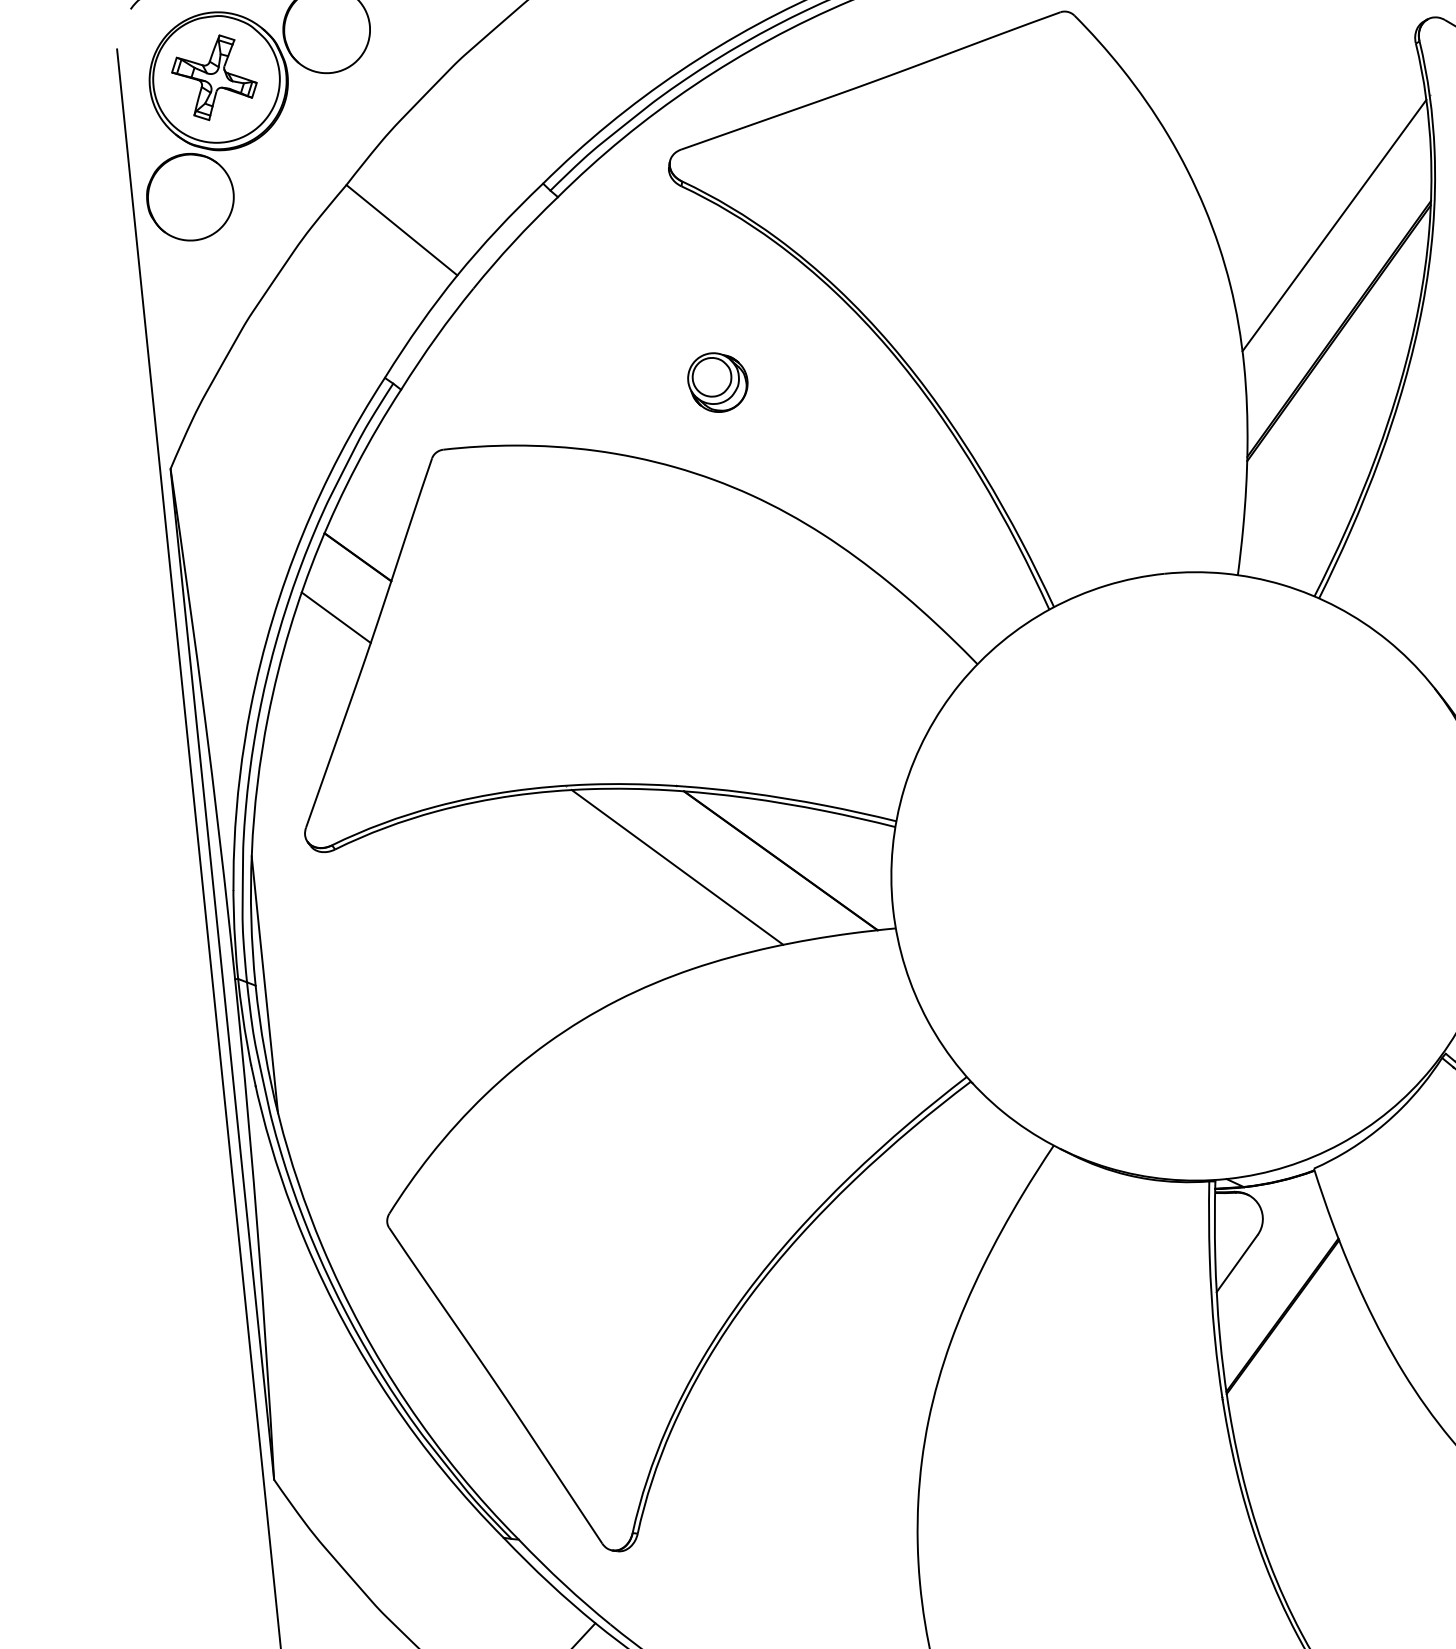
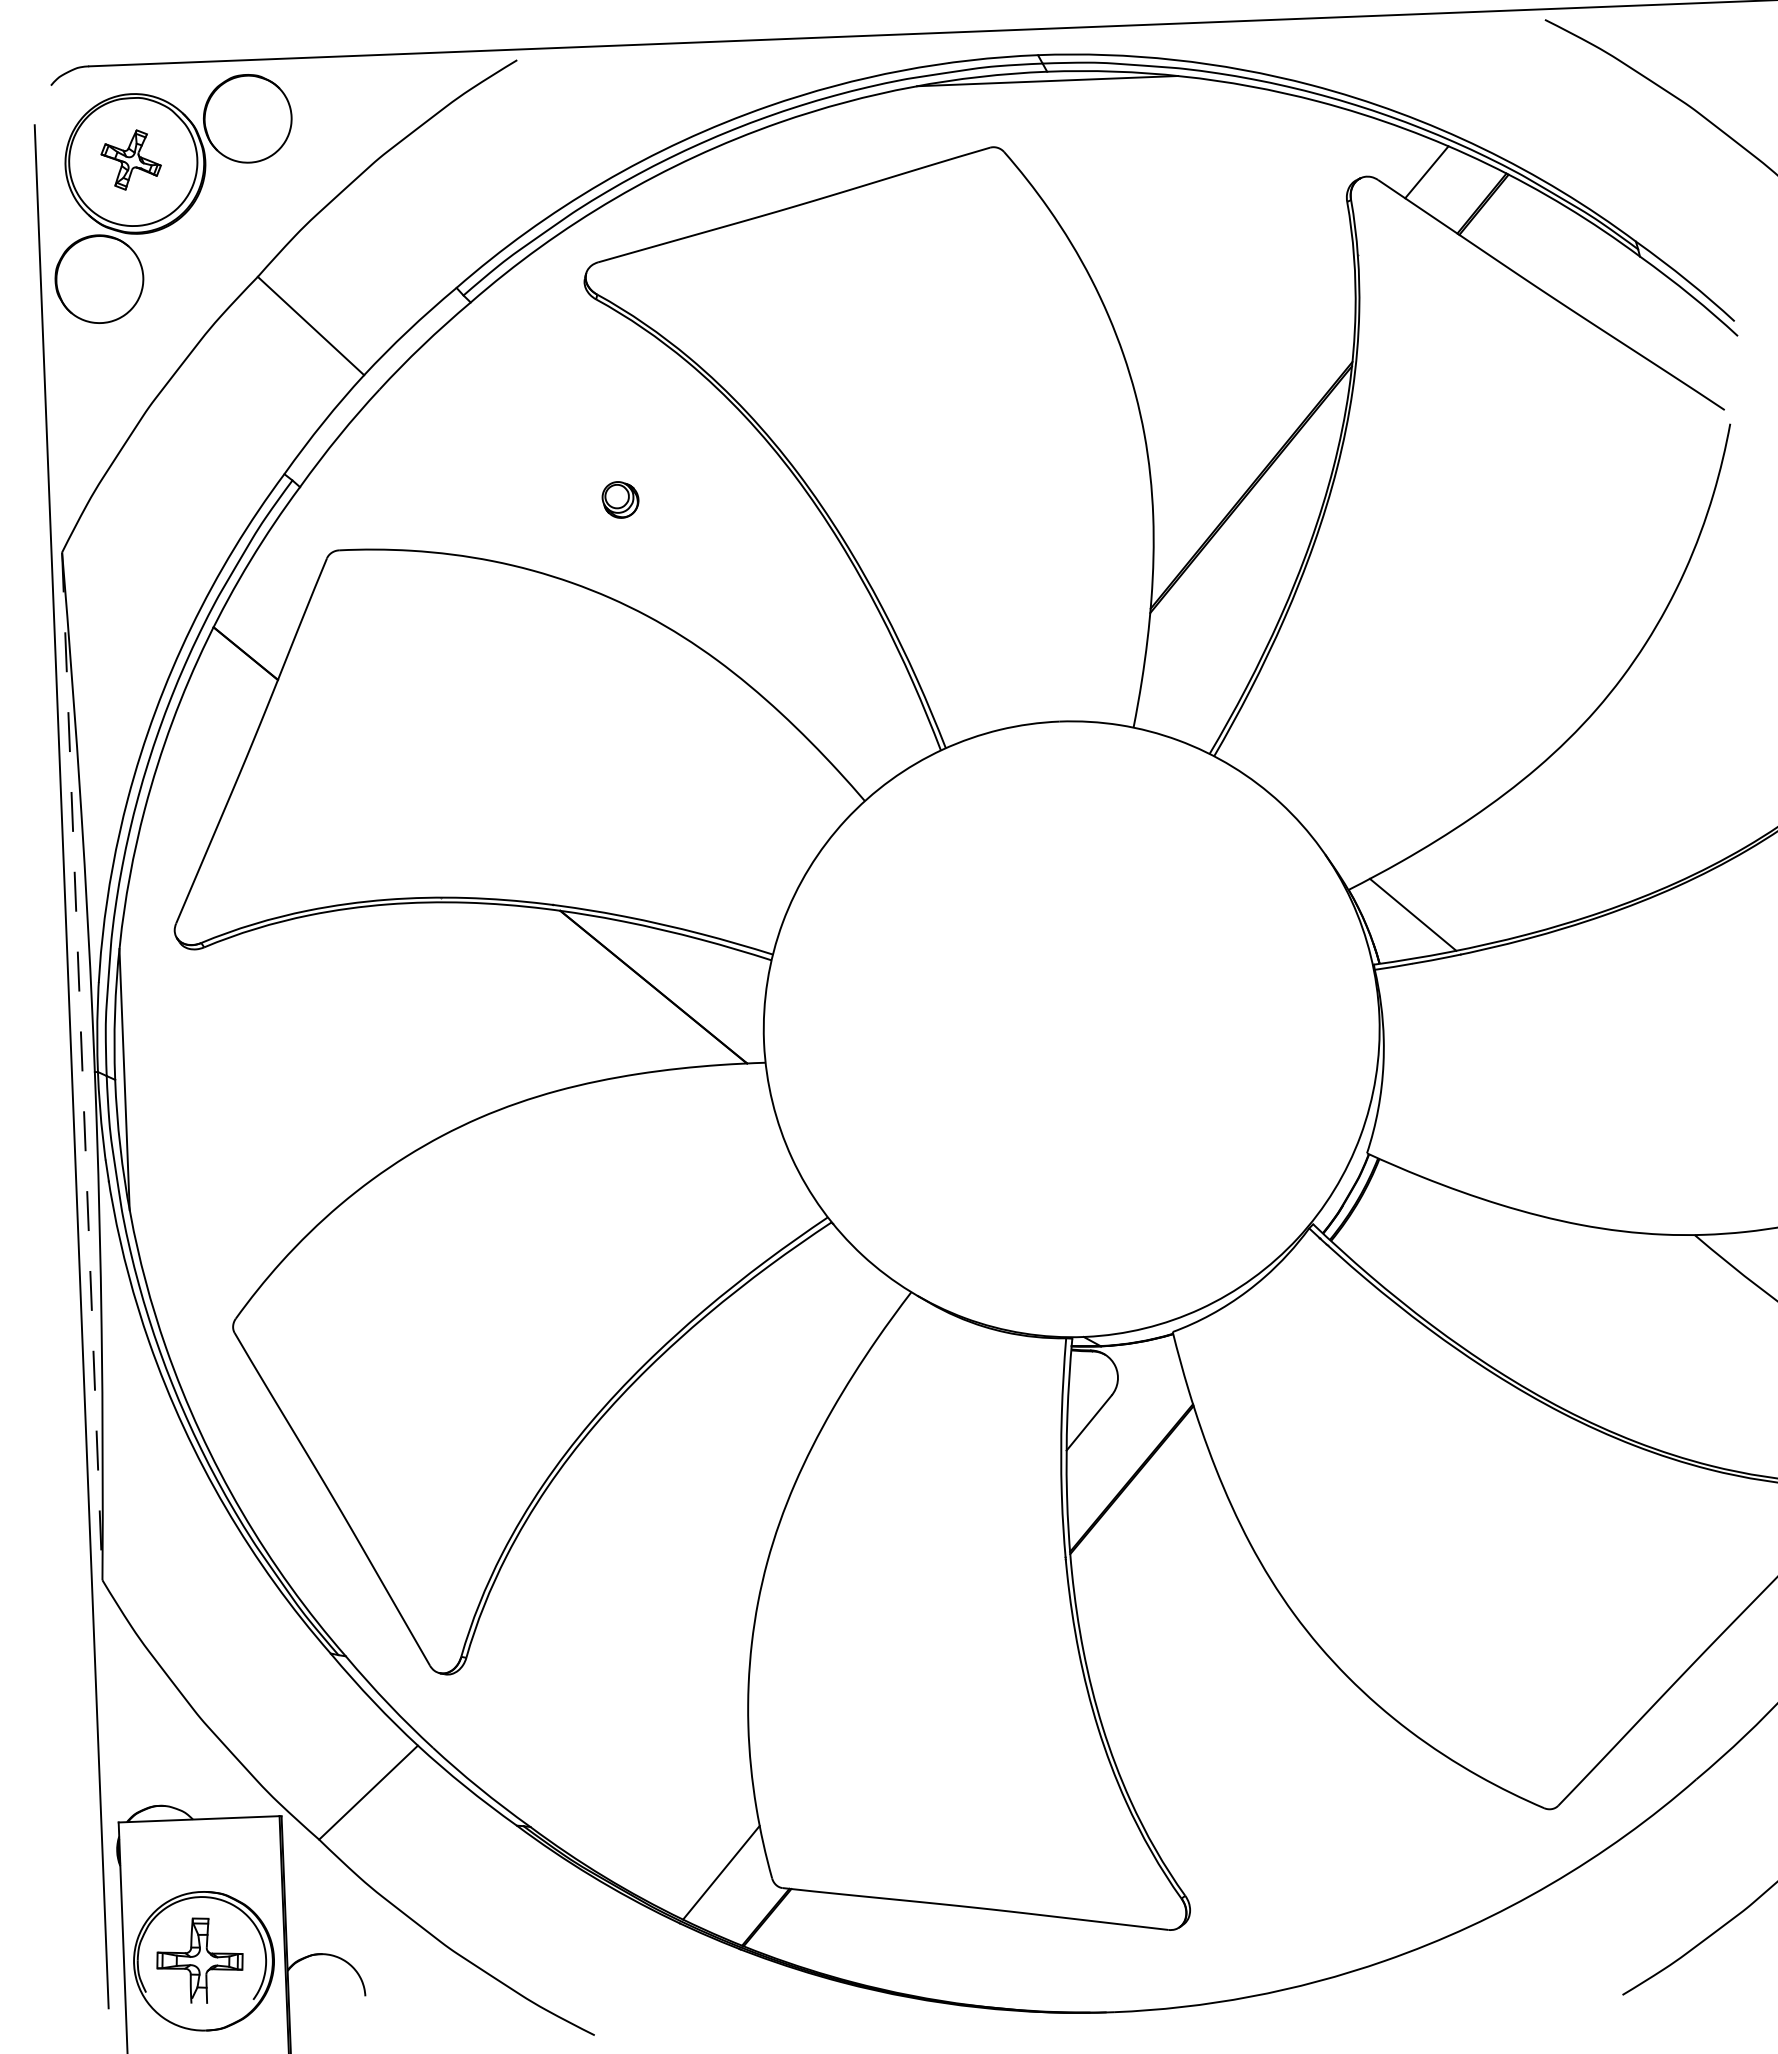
part: (213, 77) -> (130, 159), size x0.7
line: (1334, 225) -> (1253, 380), removed
part: (717, 382) -> (620, 499), size x0.6
line: (335, 617) -> (219, 713), removed
line: (677, 867) -> (548, 987), removed
line: (222, 974) -> (82, 1066), solid -> dashed

